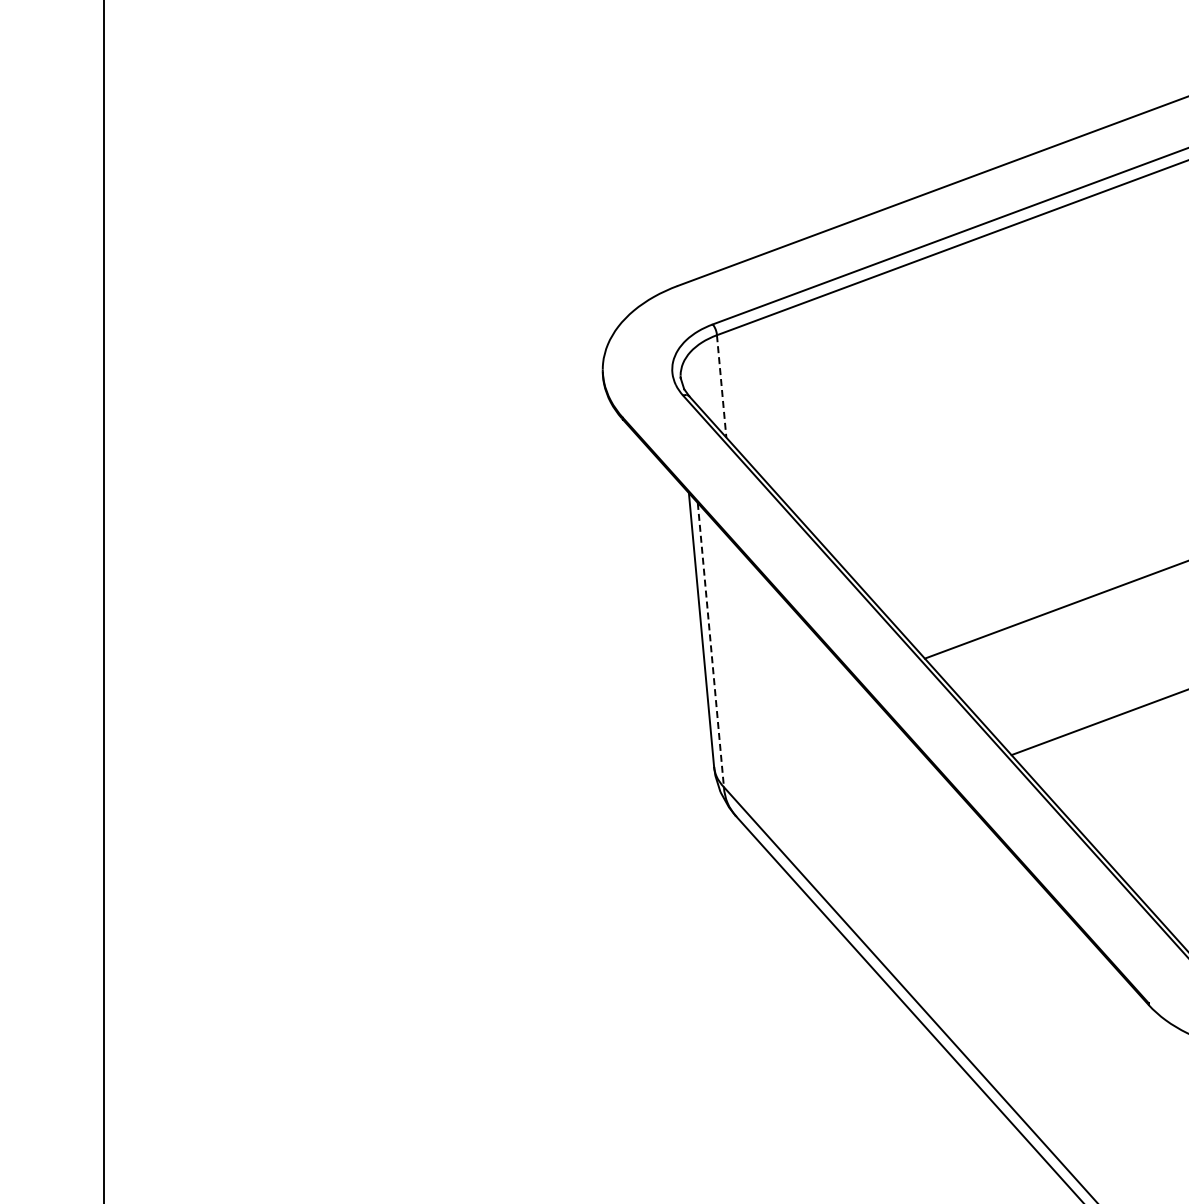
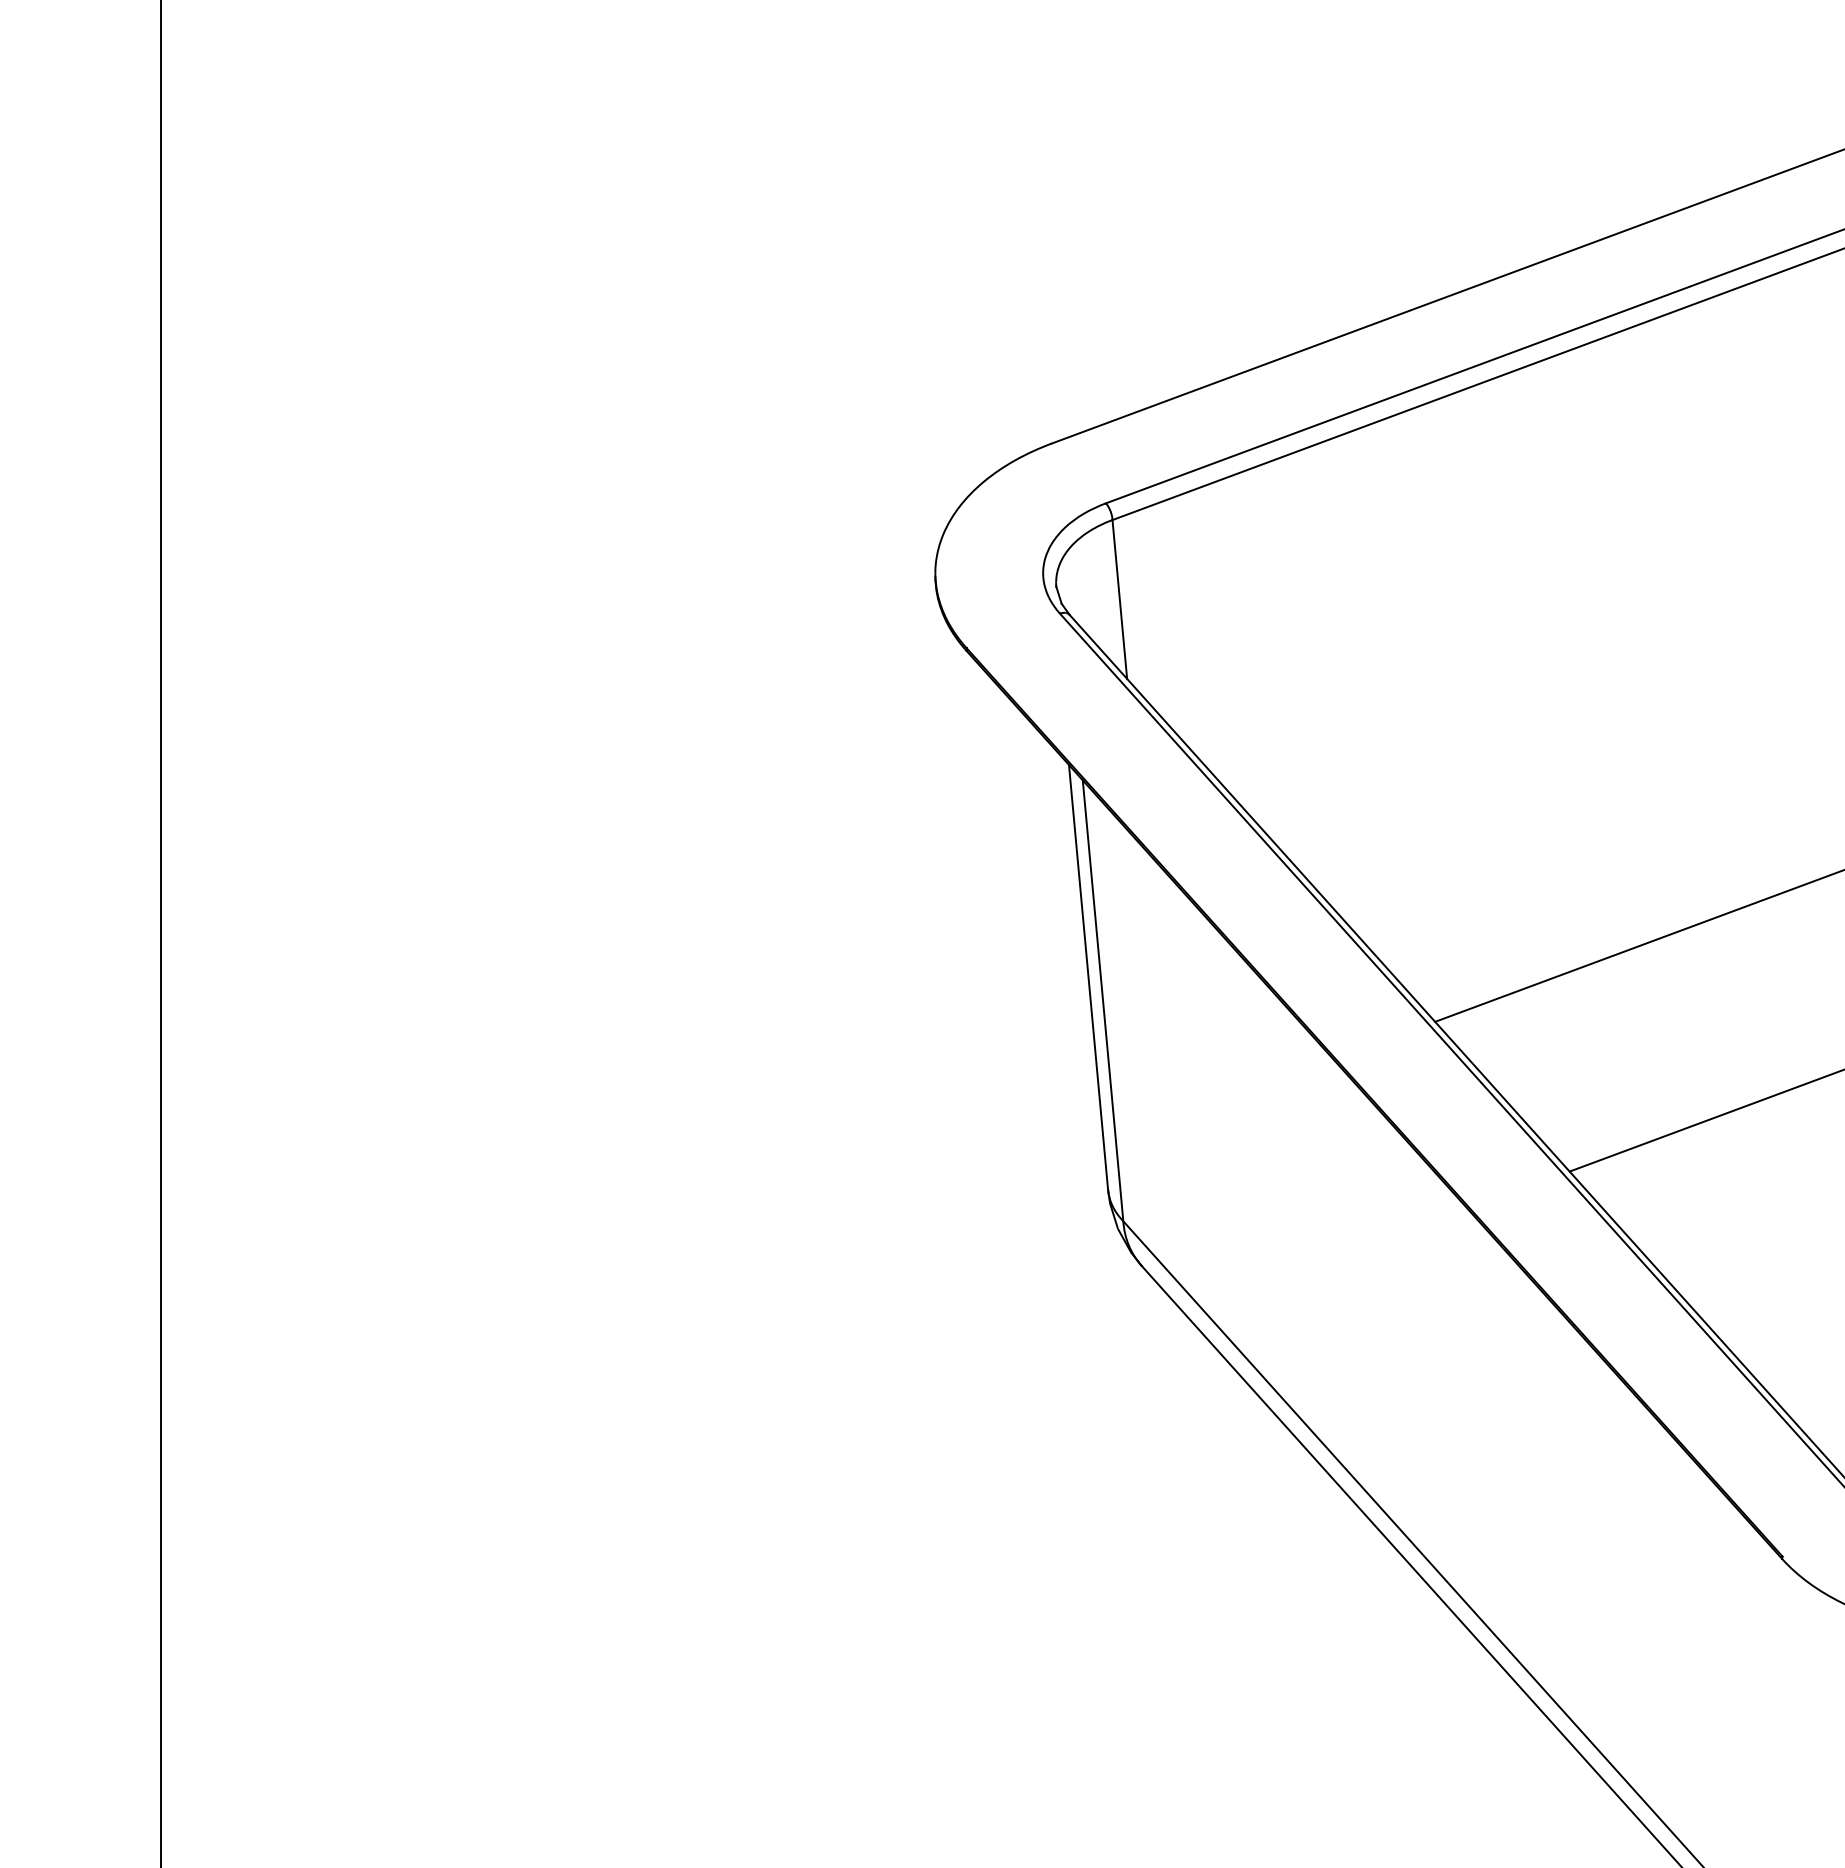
line: (721, 386) -> (1119, 599), dashed -> solid
line: (710, 645) -> (1102, 1001), dashed -> solid

